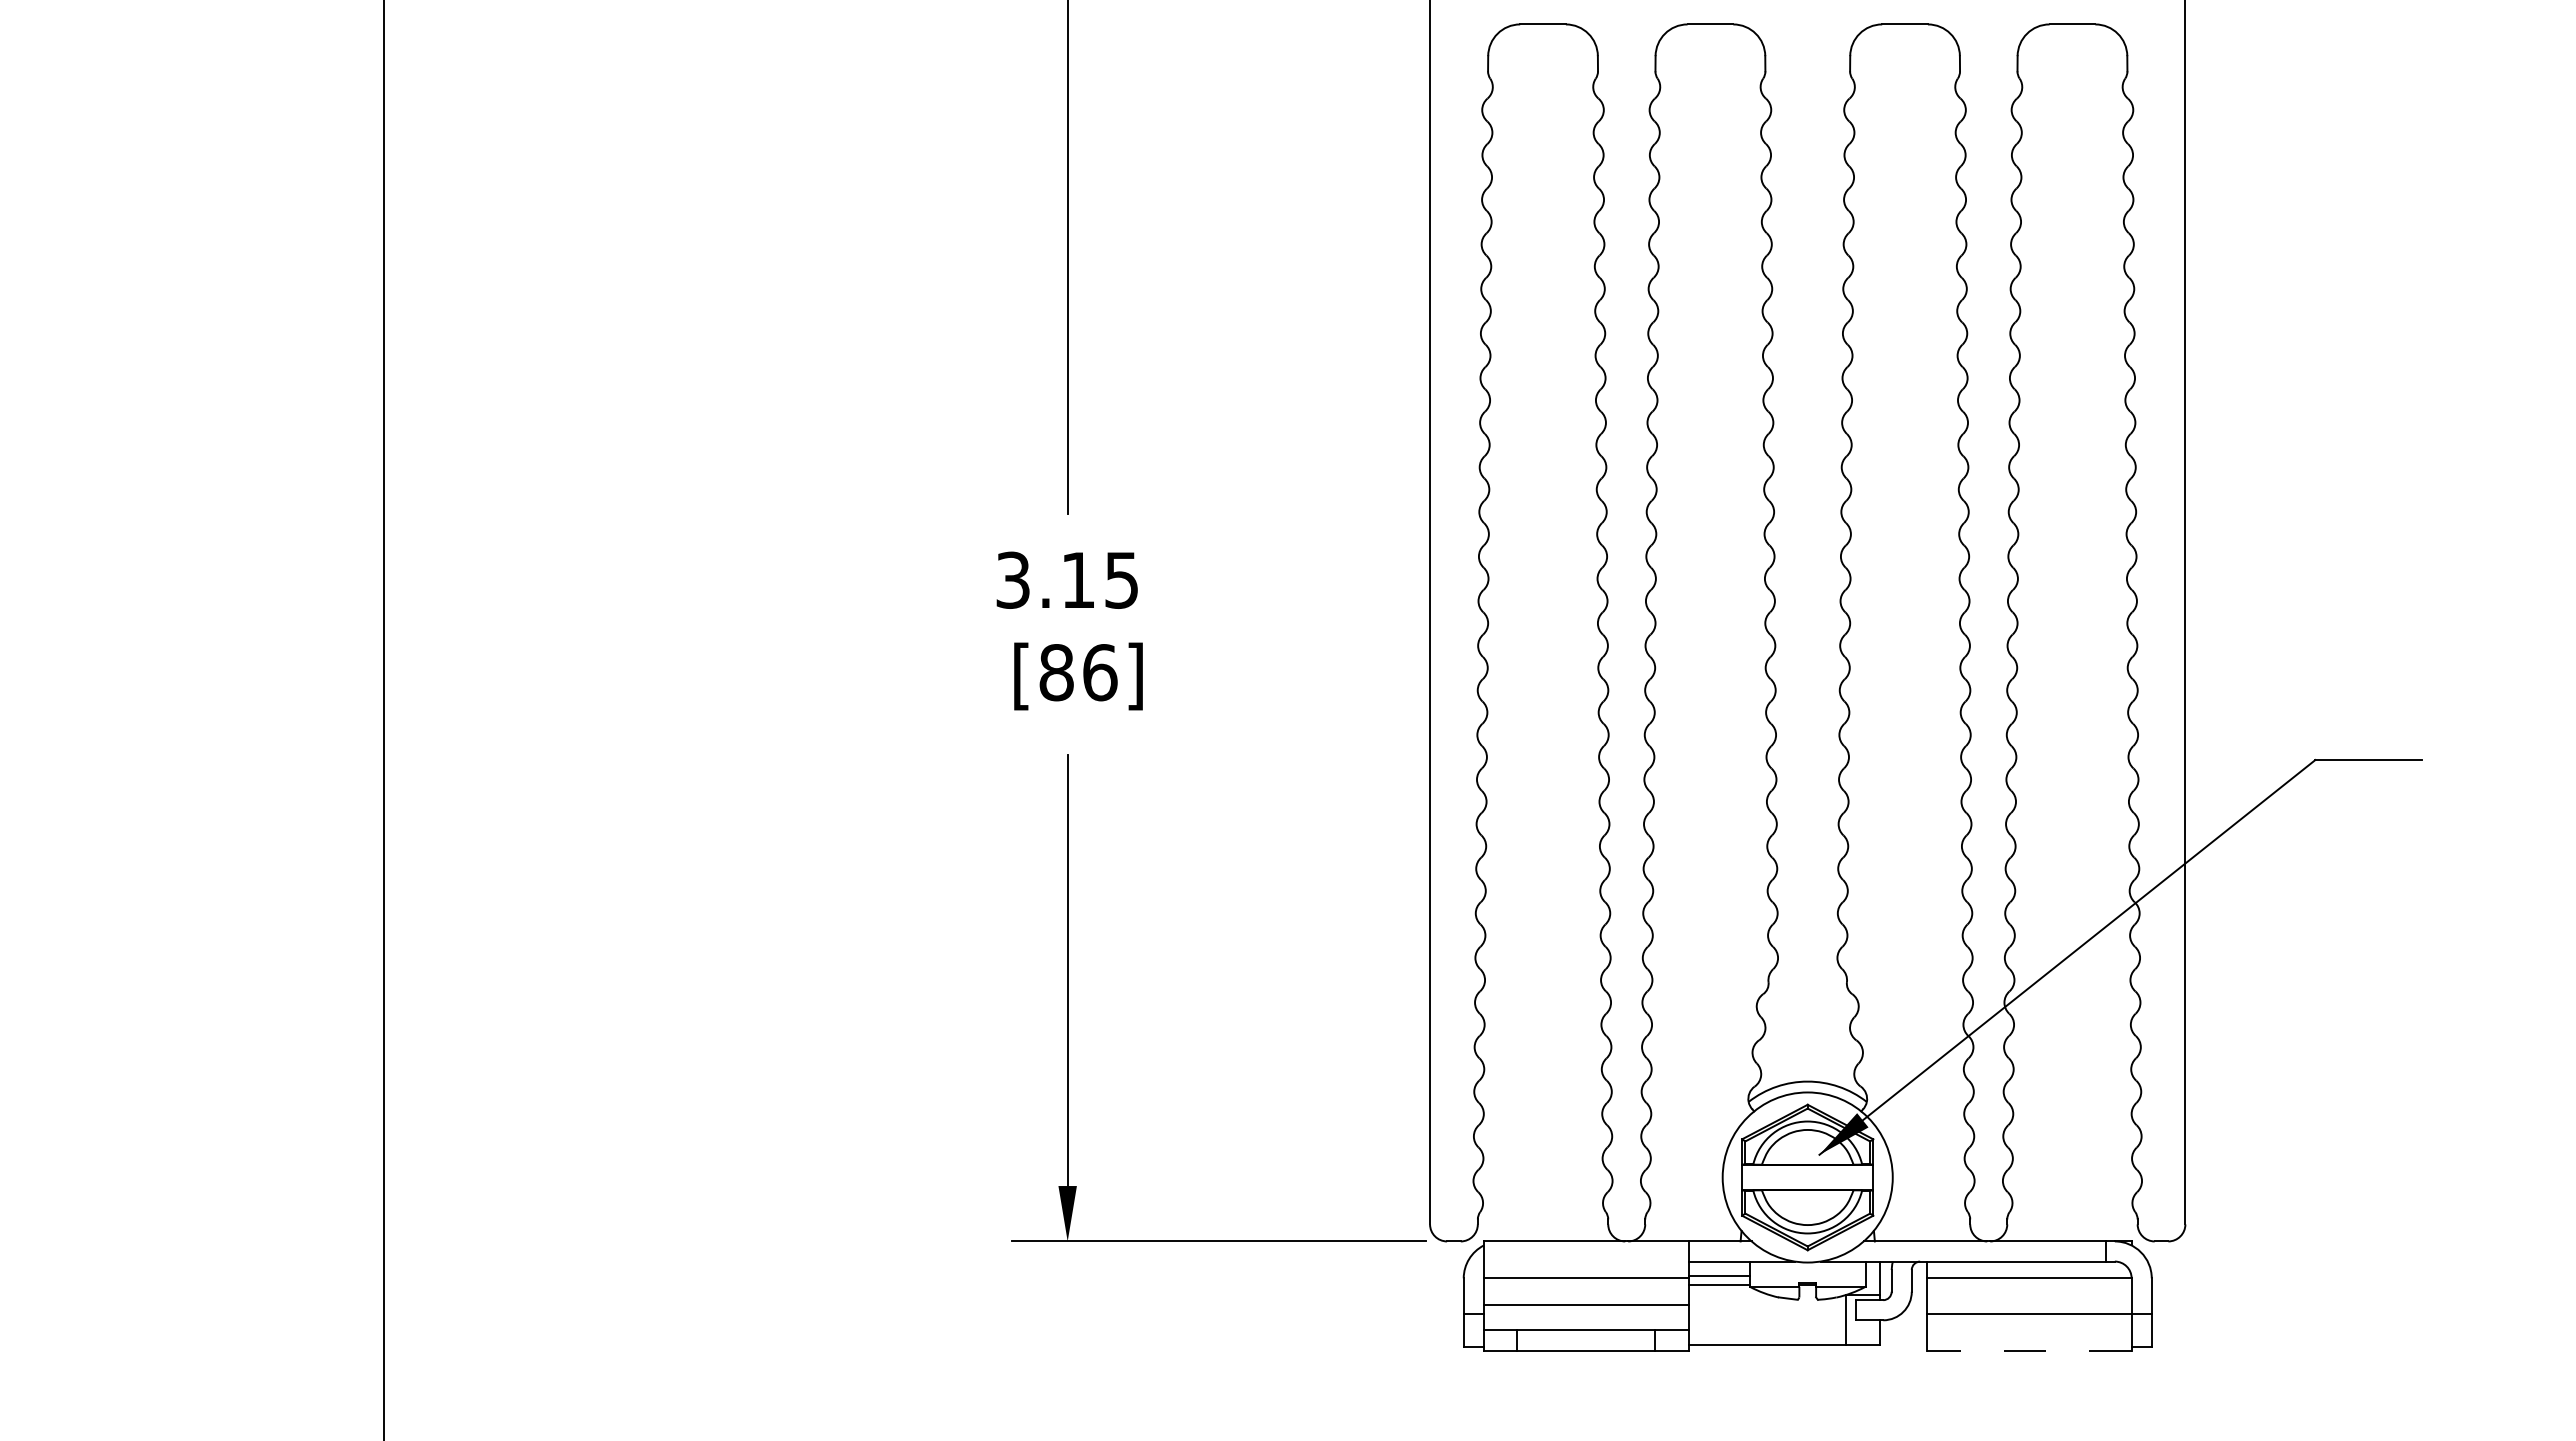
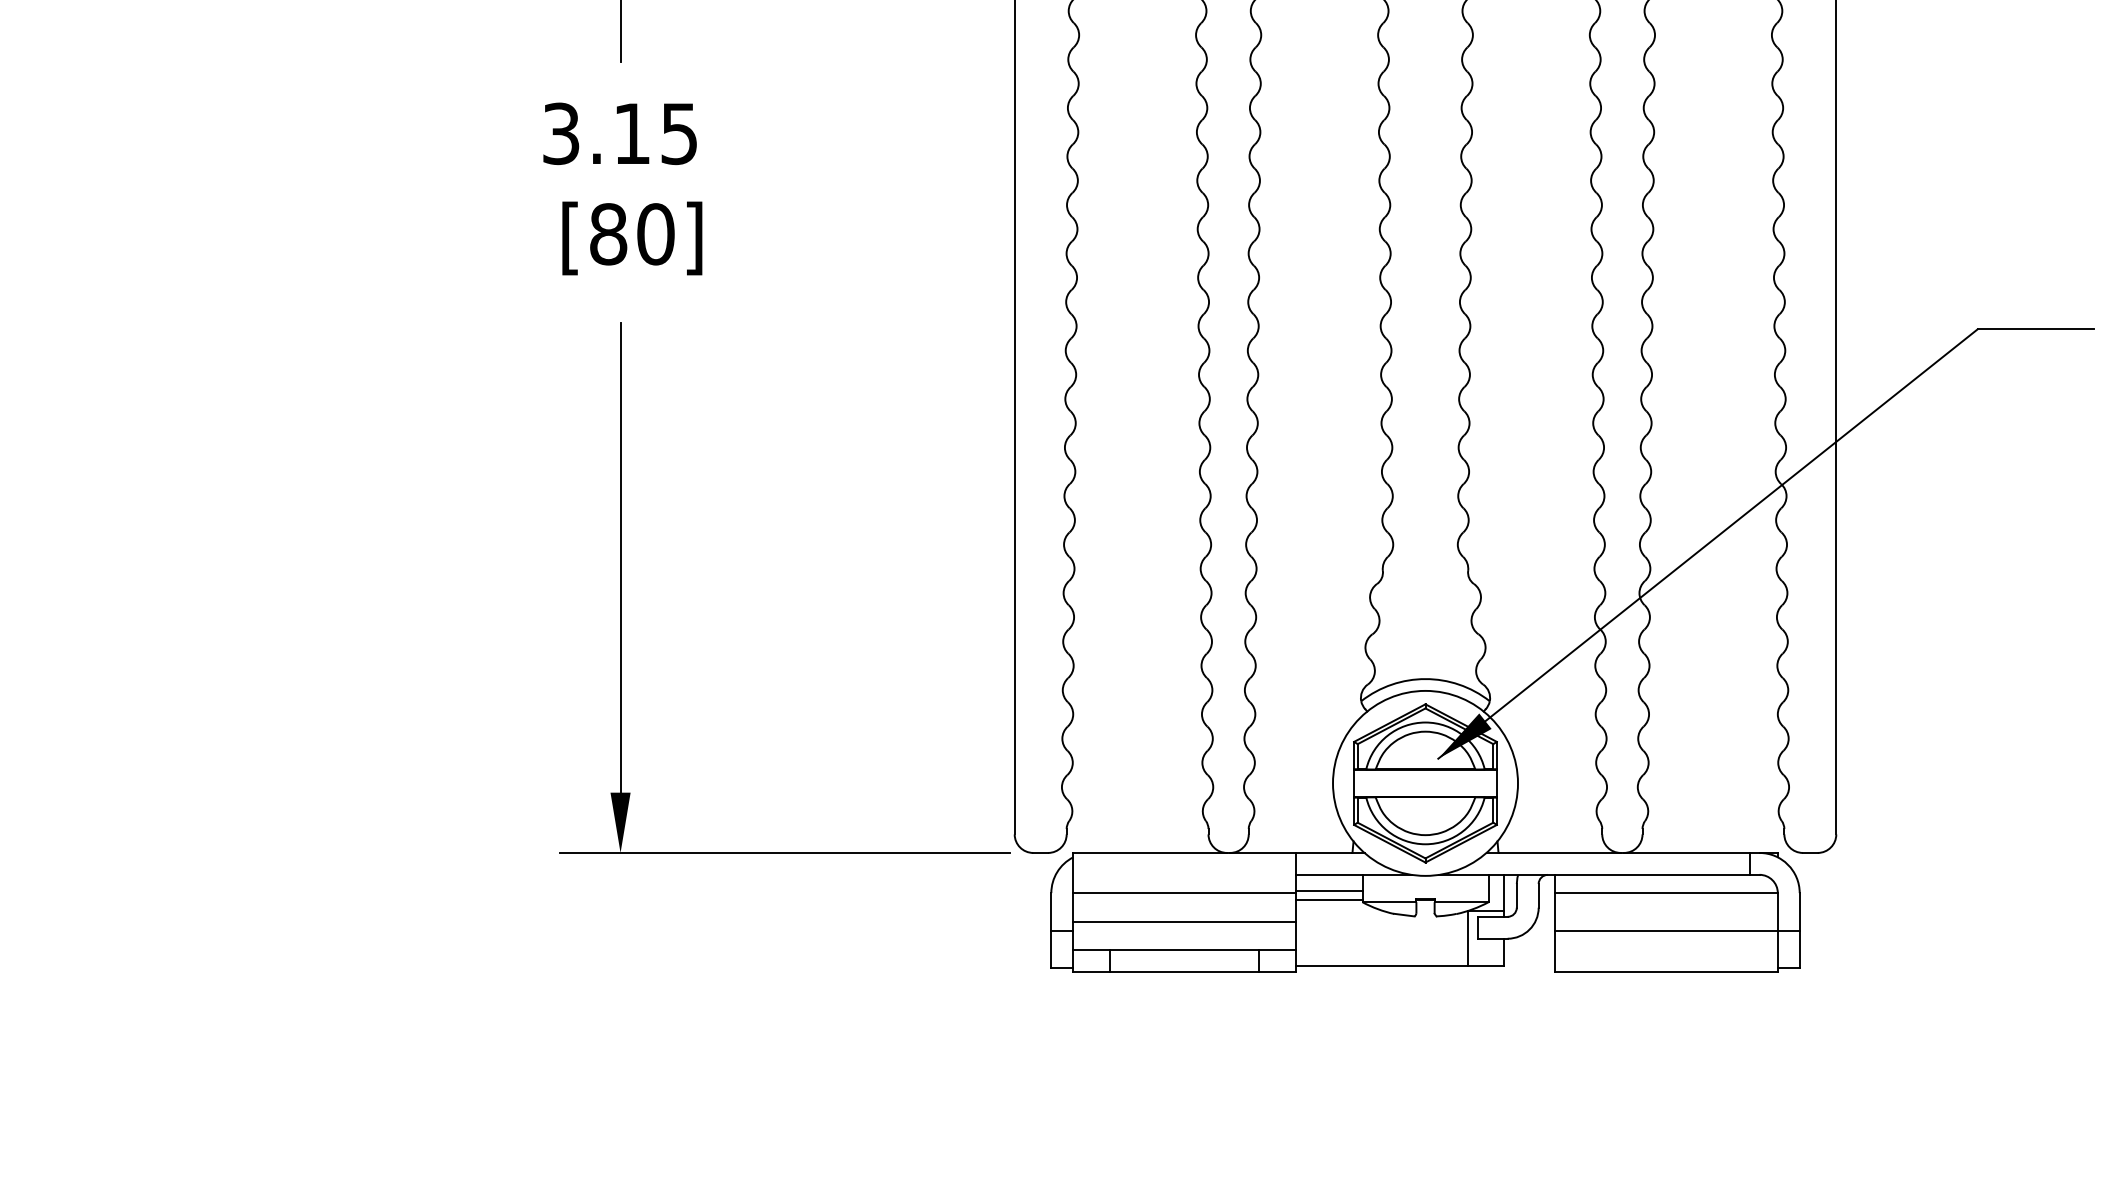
text: (1100, 672) -> (656, 234), [86] -> [80]
line: (2028, 1350) -> (1665, 971), dashed -> solid

